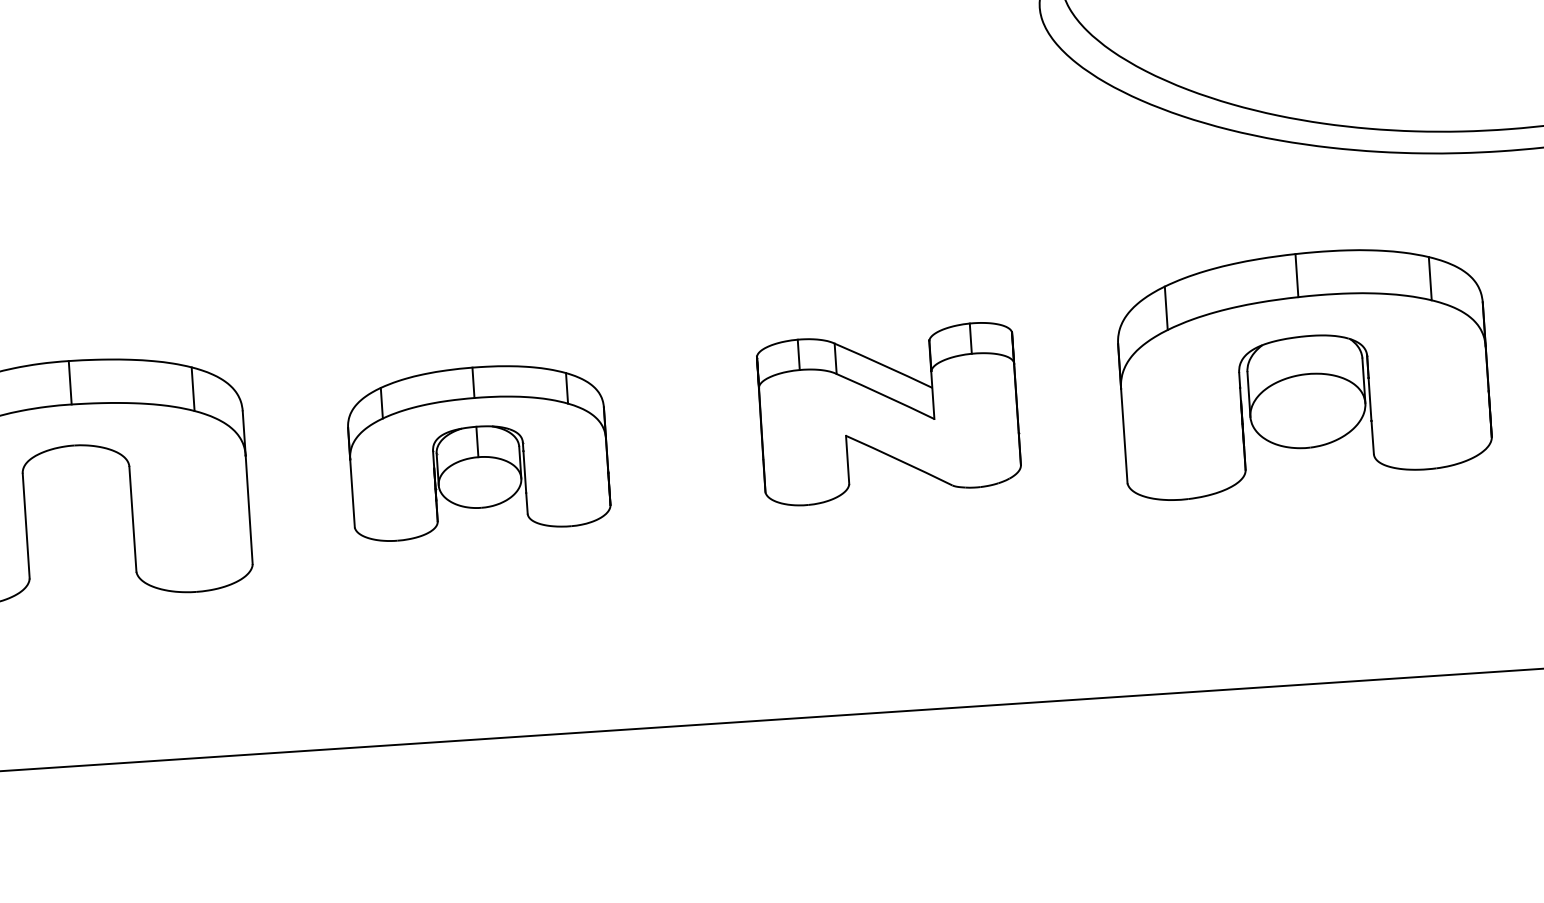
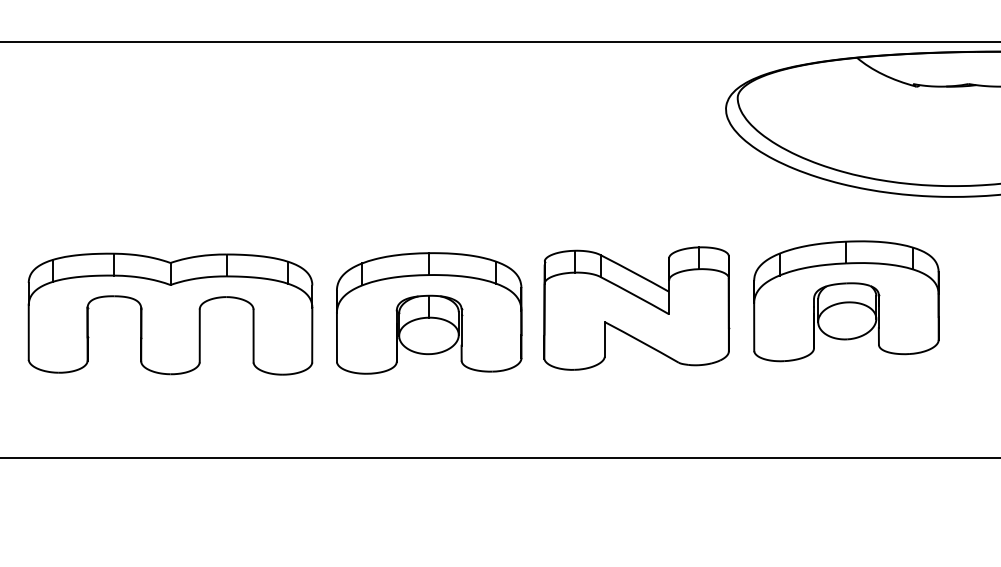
part: (888, 414) -> (636, 308), size x1.43
part: (478, 451) -> (429, 313), size x1.43

